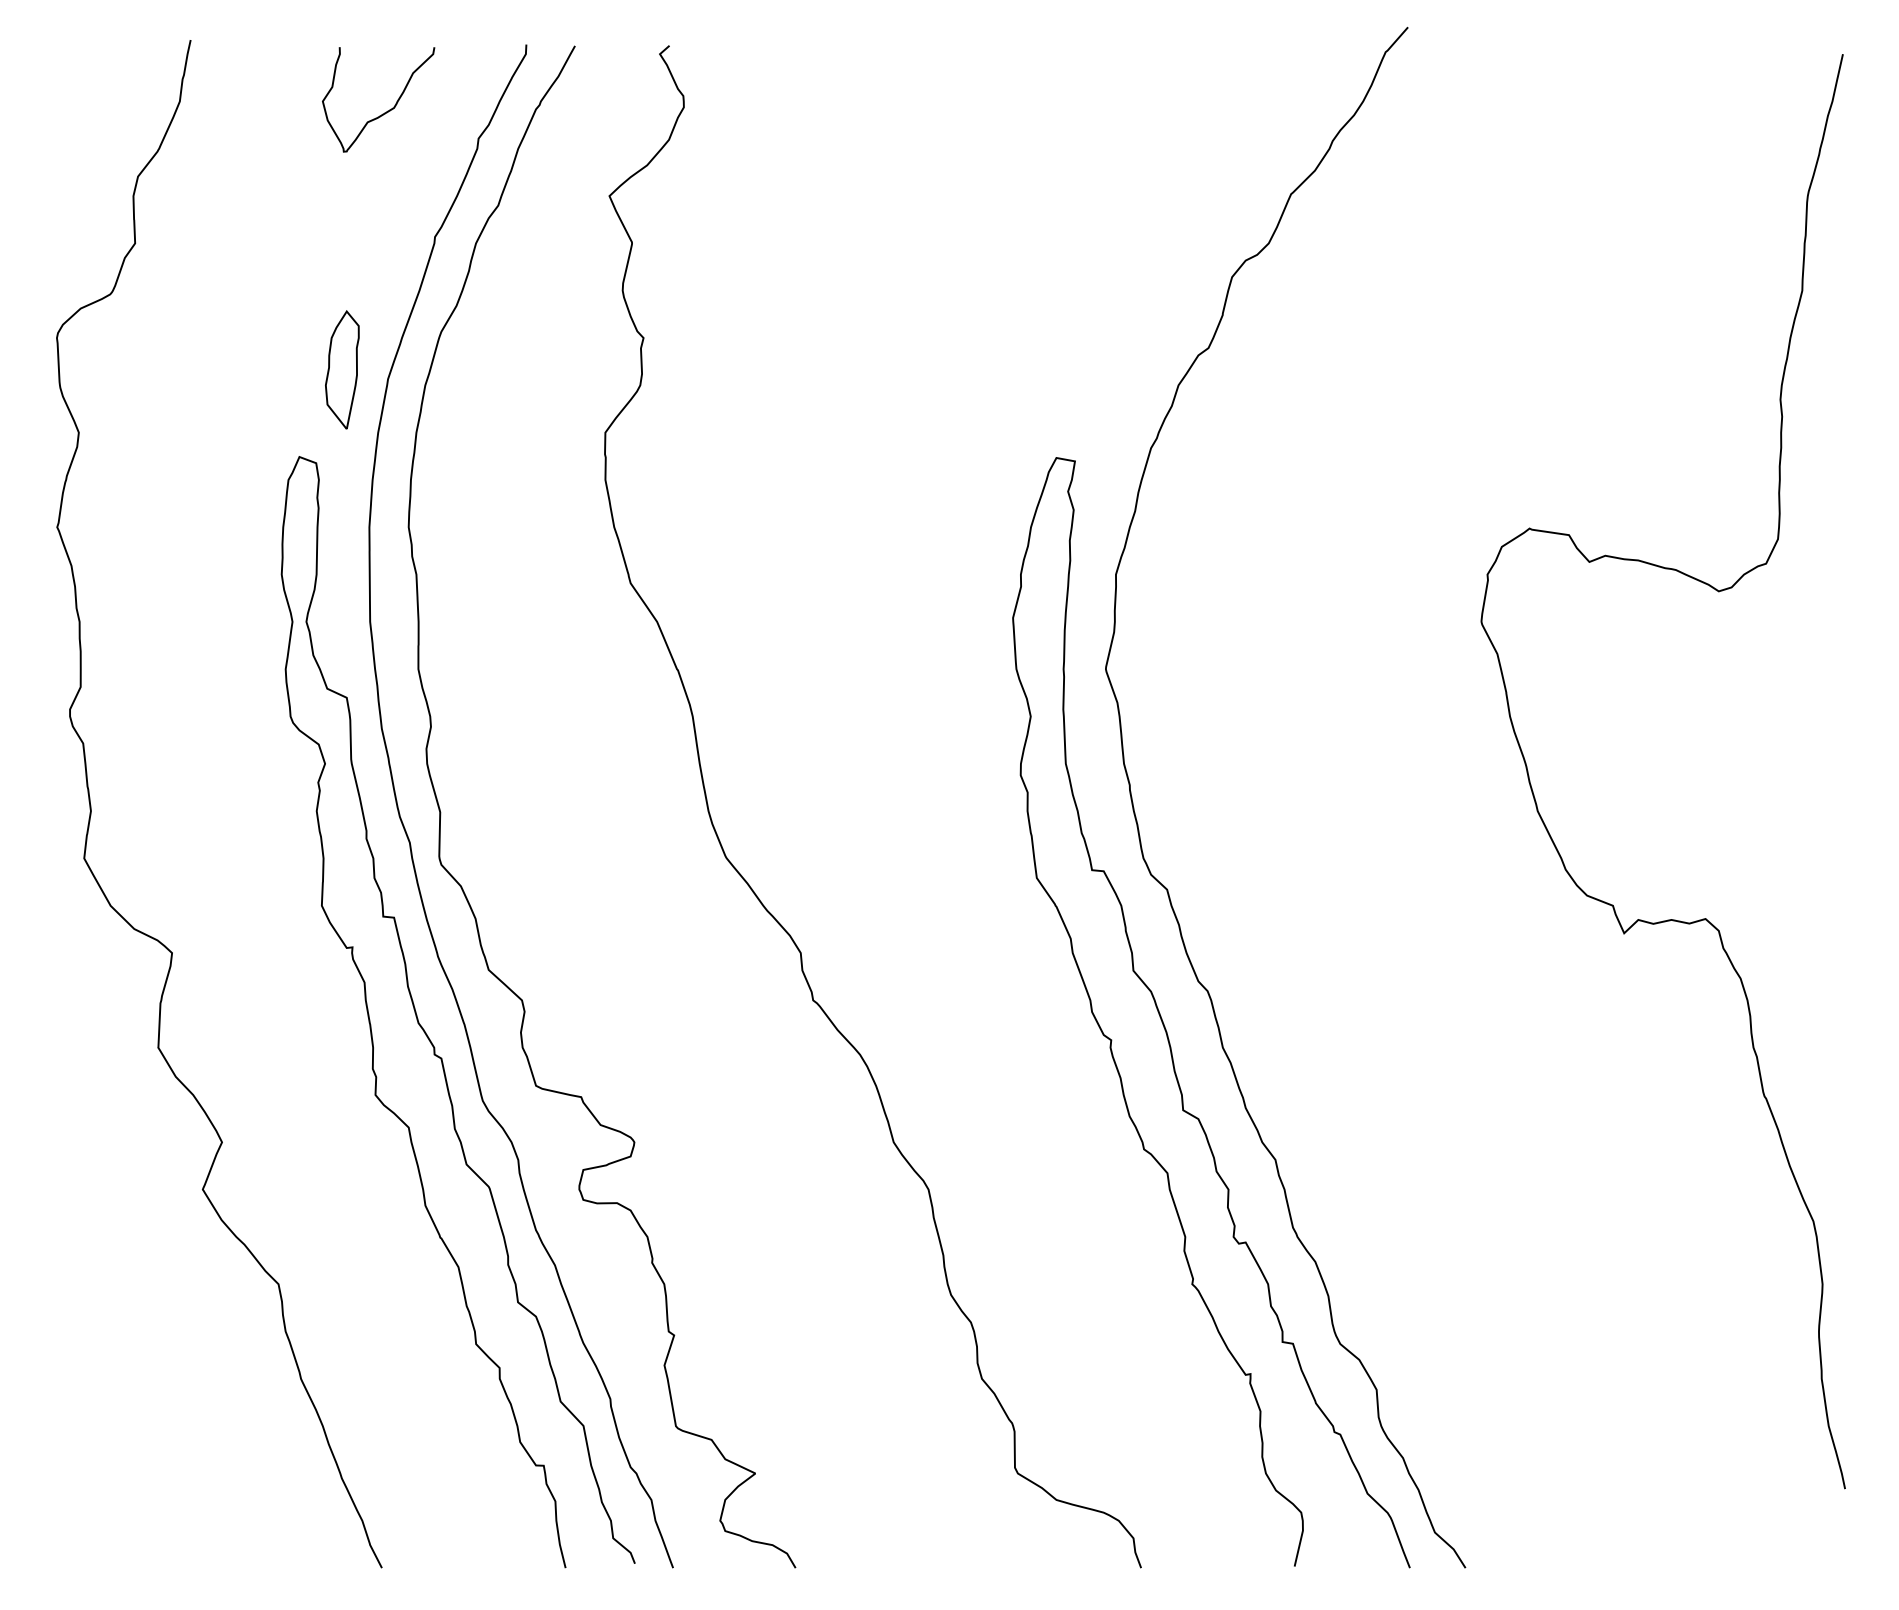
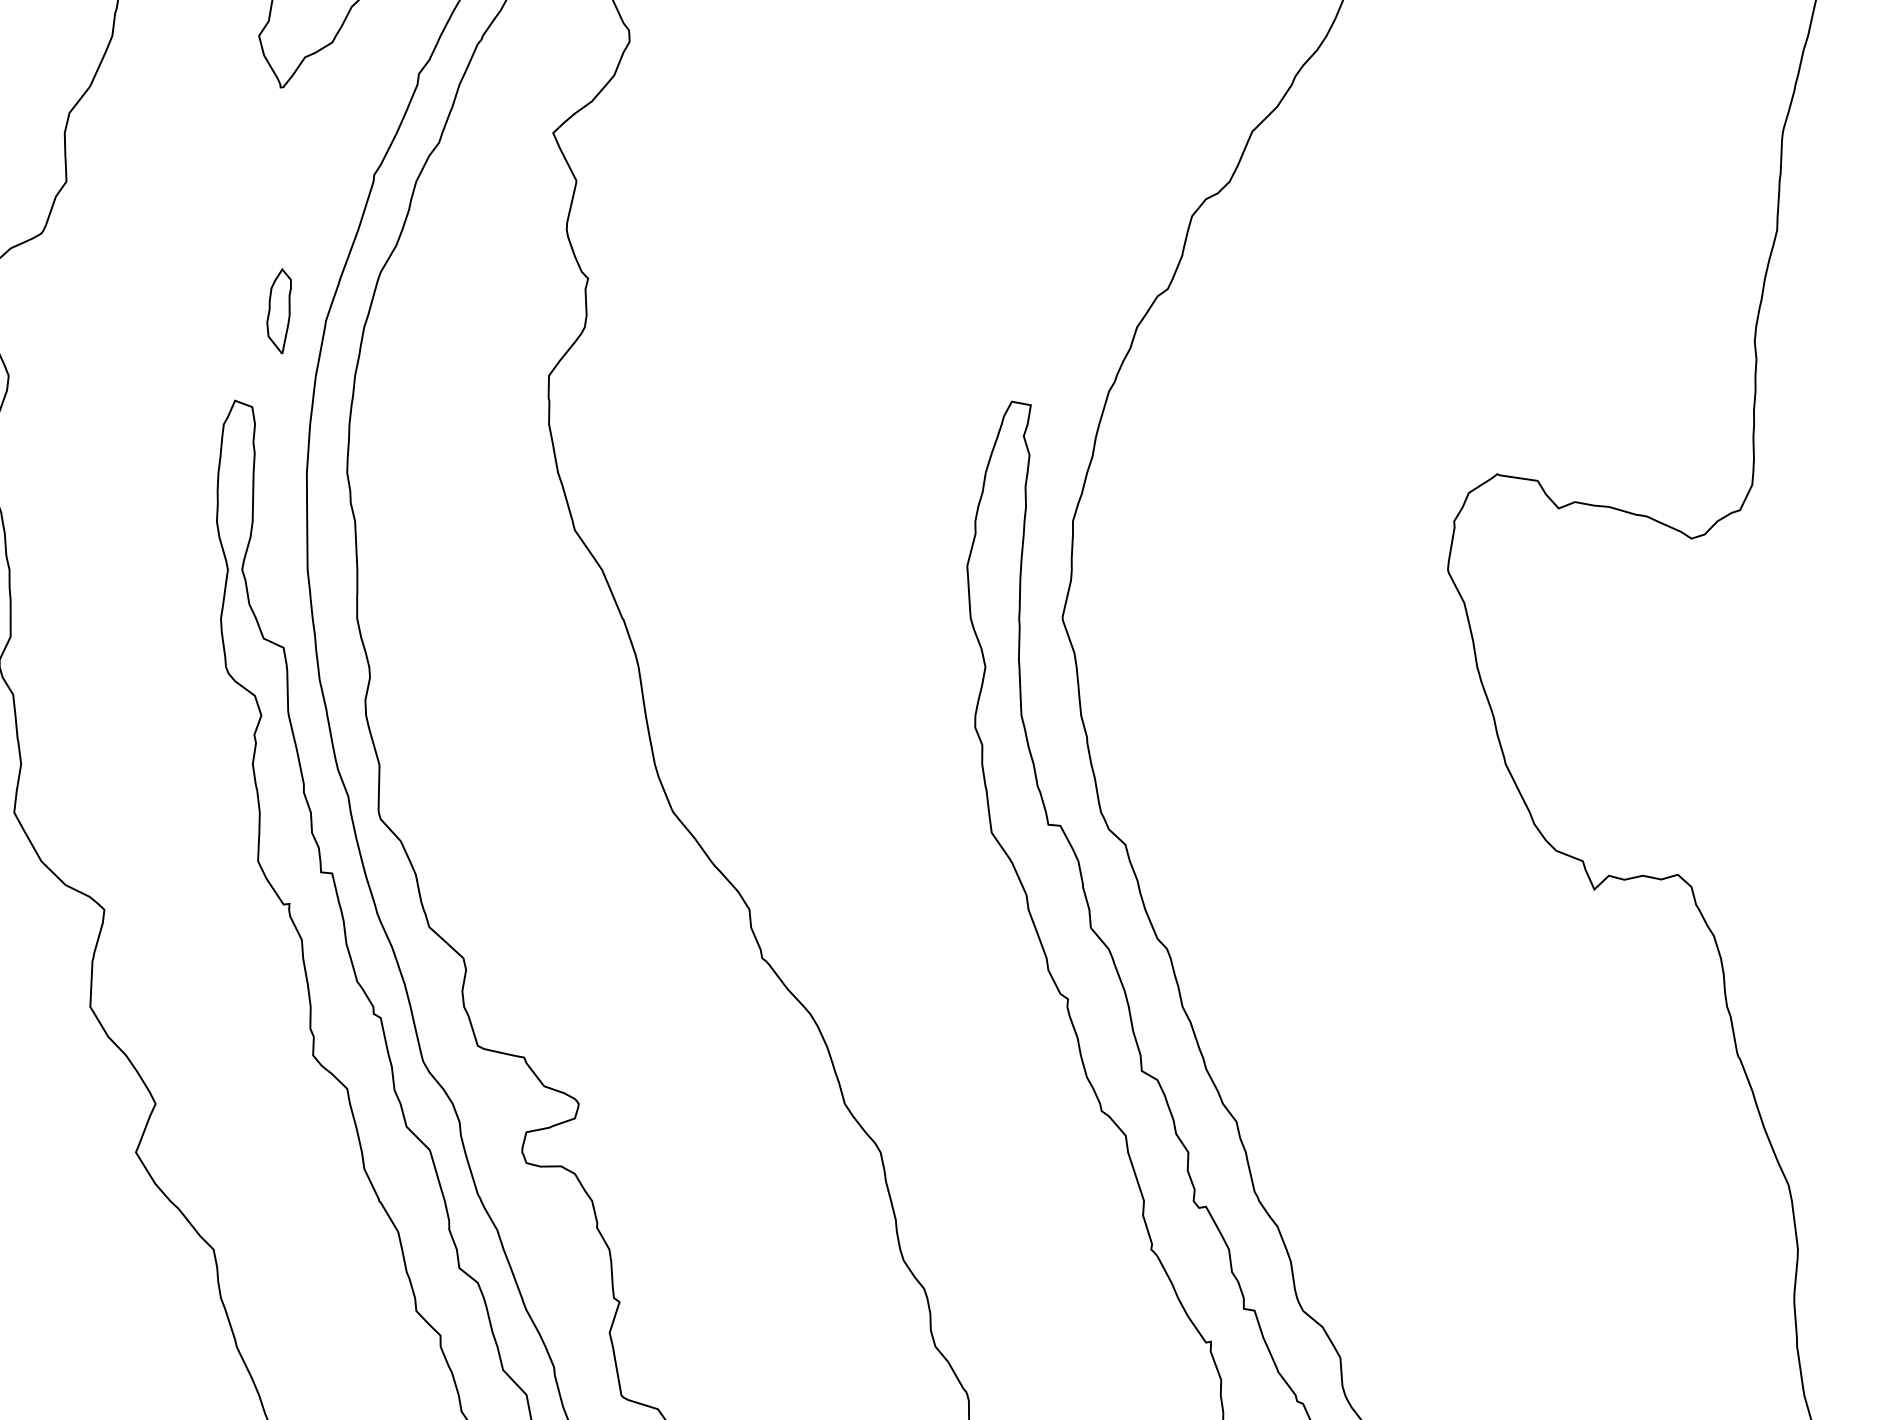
part: (342, 369) -> (279, 310), size x0.7

